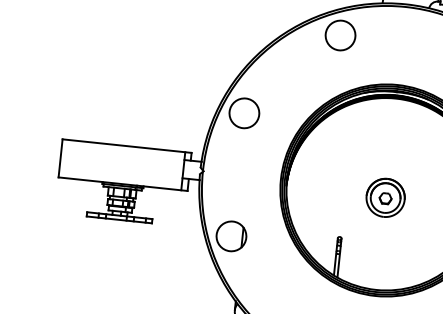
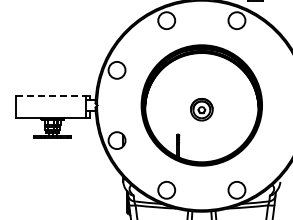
line: (126, 145) -> (52, 95), solid -> dashed

